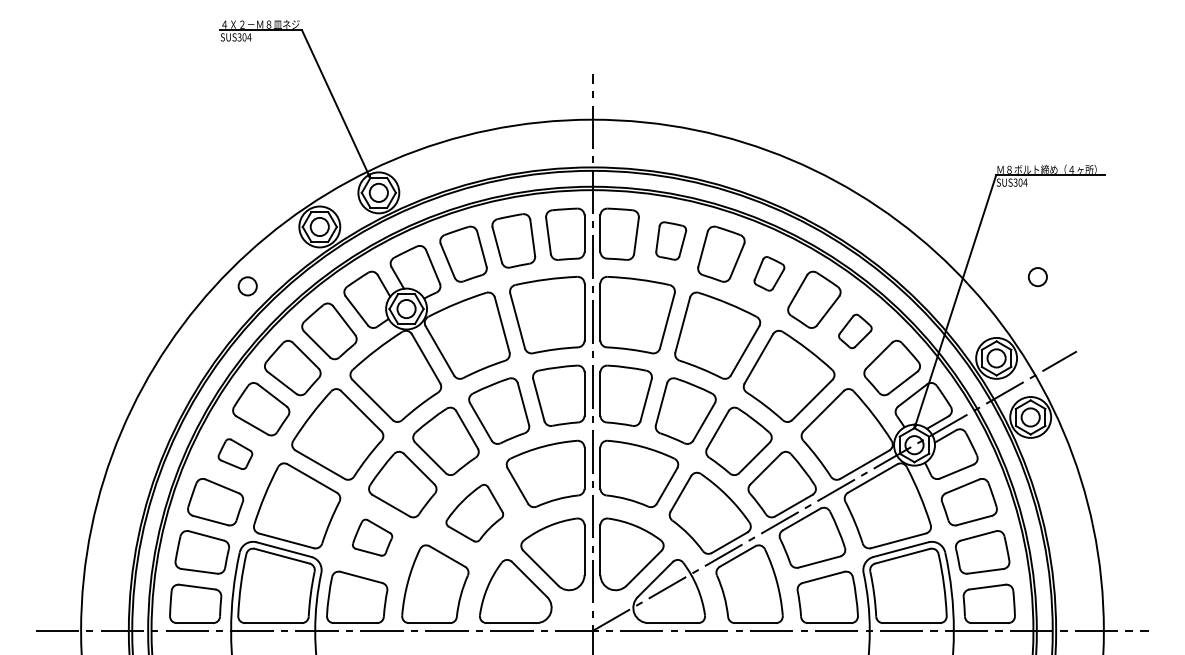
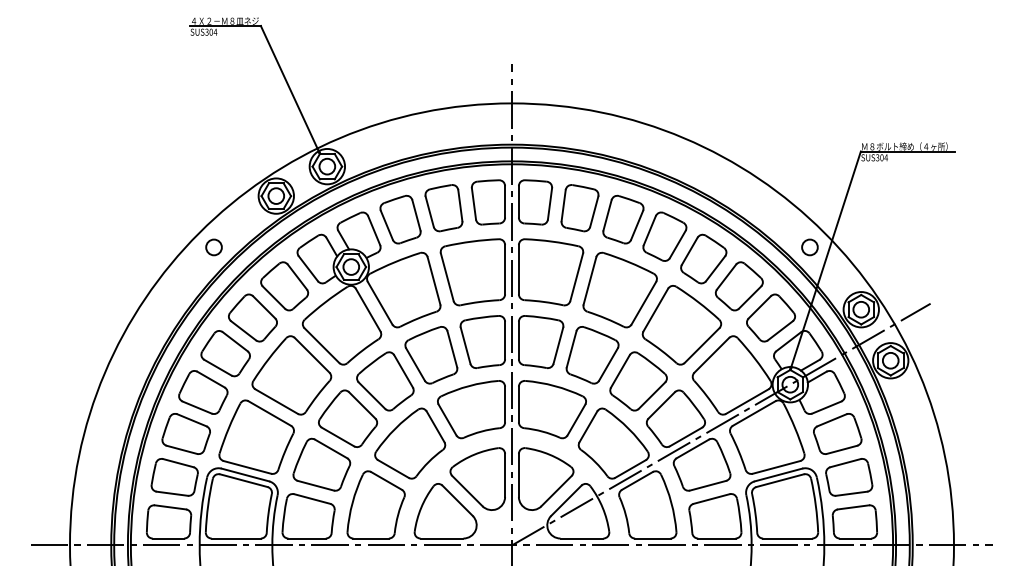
part: (670, 241) -> (579, 208), size x1.43
part: (768, 273) -> (664, 236), size x1.67
circle: (1037, 277) -> (809, 247), moved
part: (854, 331) -> (738, 286), size x1.67
part: (235, 454) -> (203, 392), size x1.67
part: (475, 513) -> (410, 443), size x1.43
part: (372, 537) -> (321, 464), size x1.67

